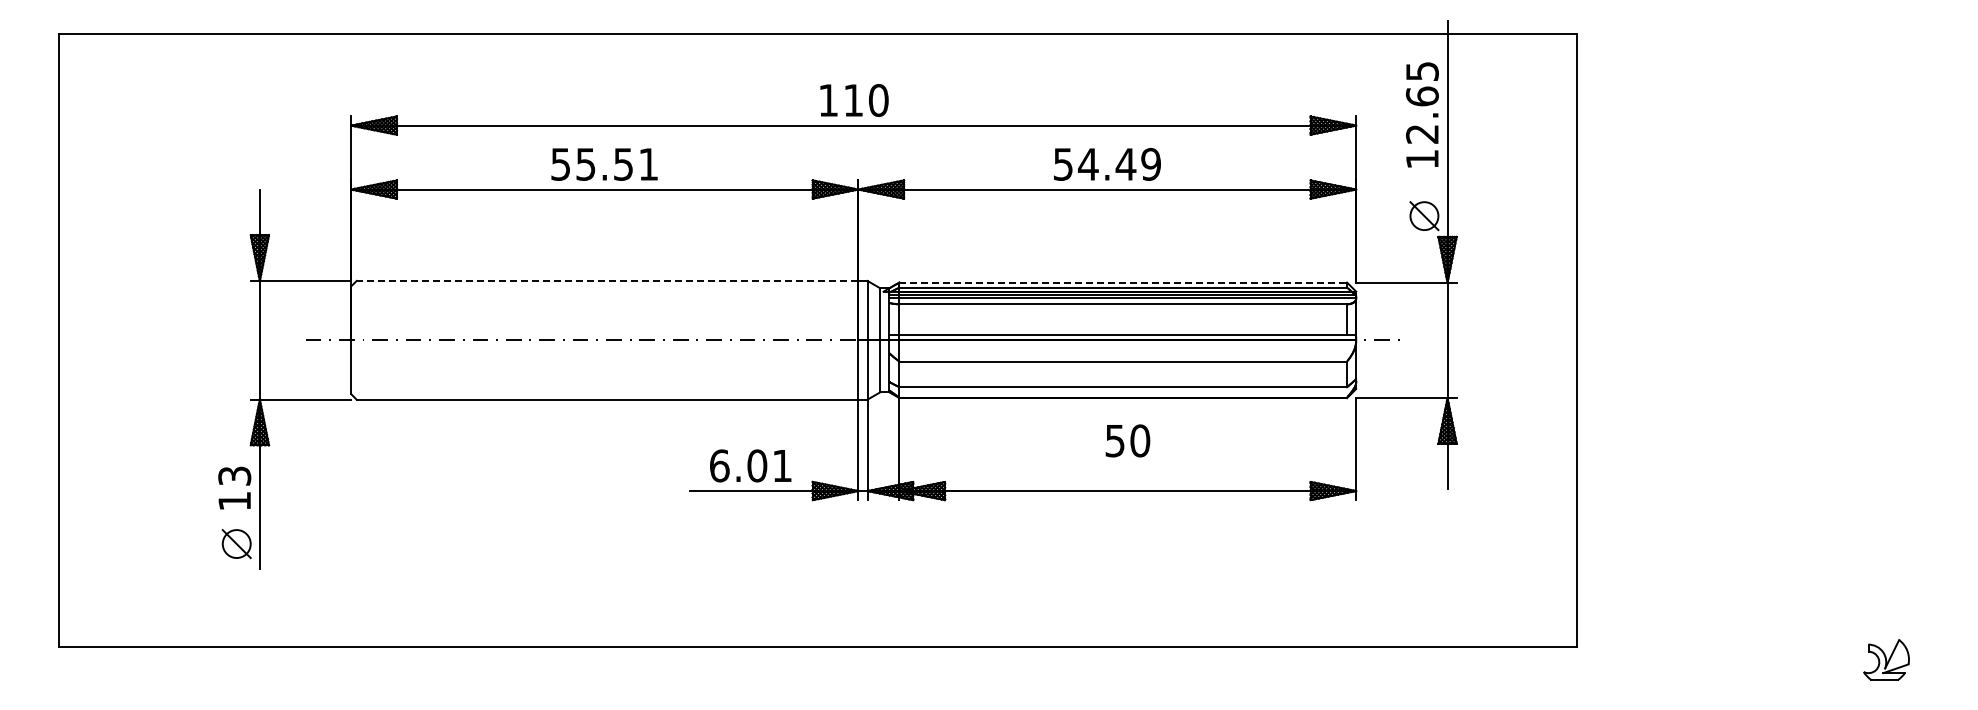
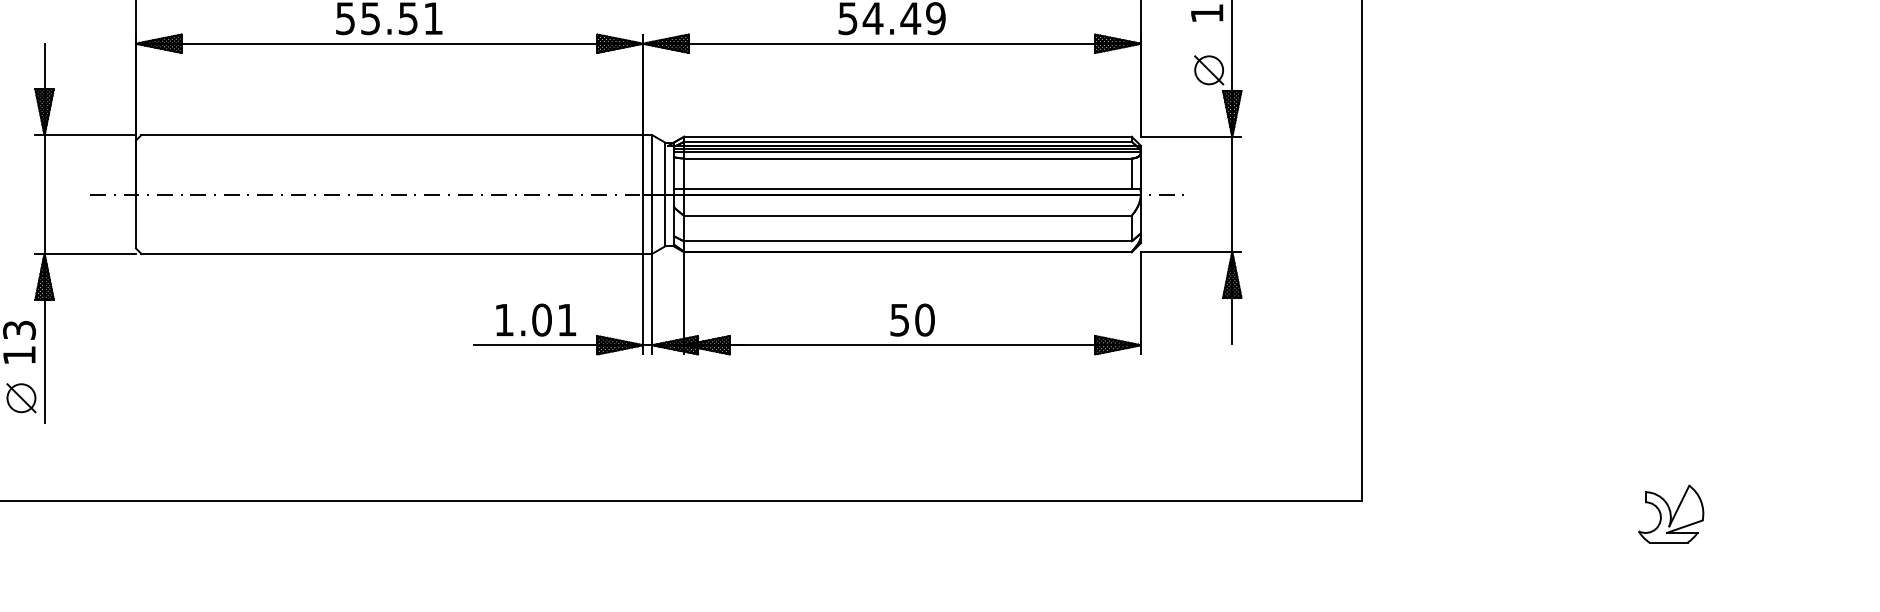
line: (607, 280) -> (392, 134), dashed -> solid
line: (1123, 282) -> (908, 136), dashed -> solid
text: (1127, 440) -> (912, 319), moved
text: (719, 465) -> (504, 319), 6.01 -> 1.01
part: (1886, 659) -> (1671, 513), size x1.43

